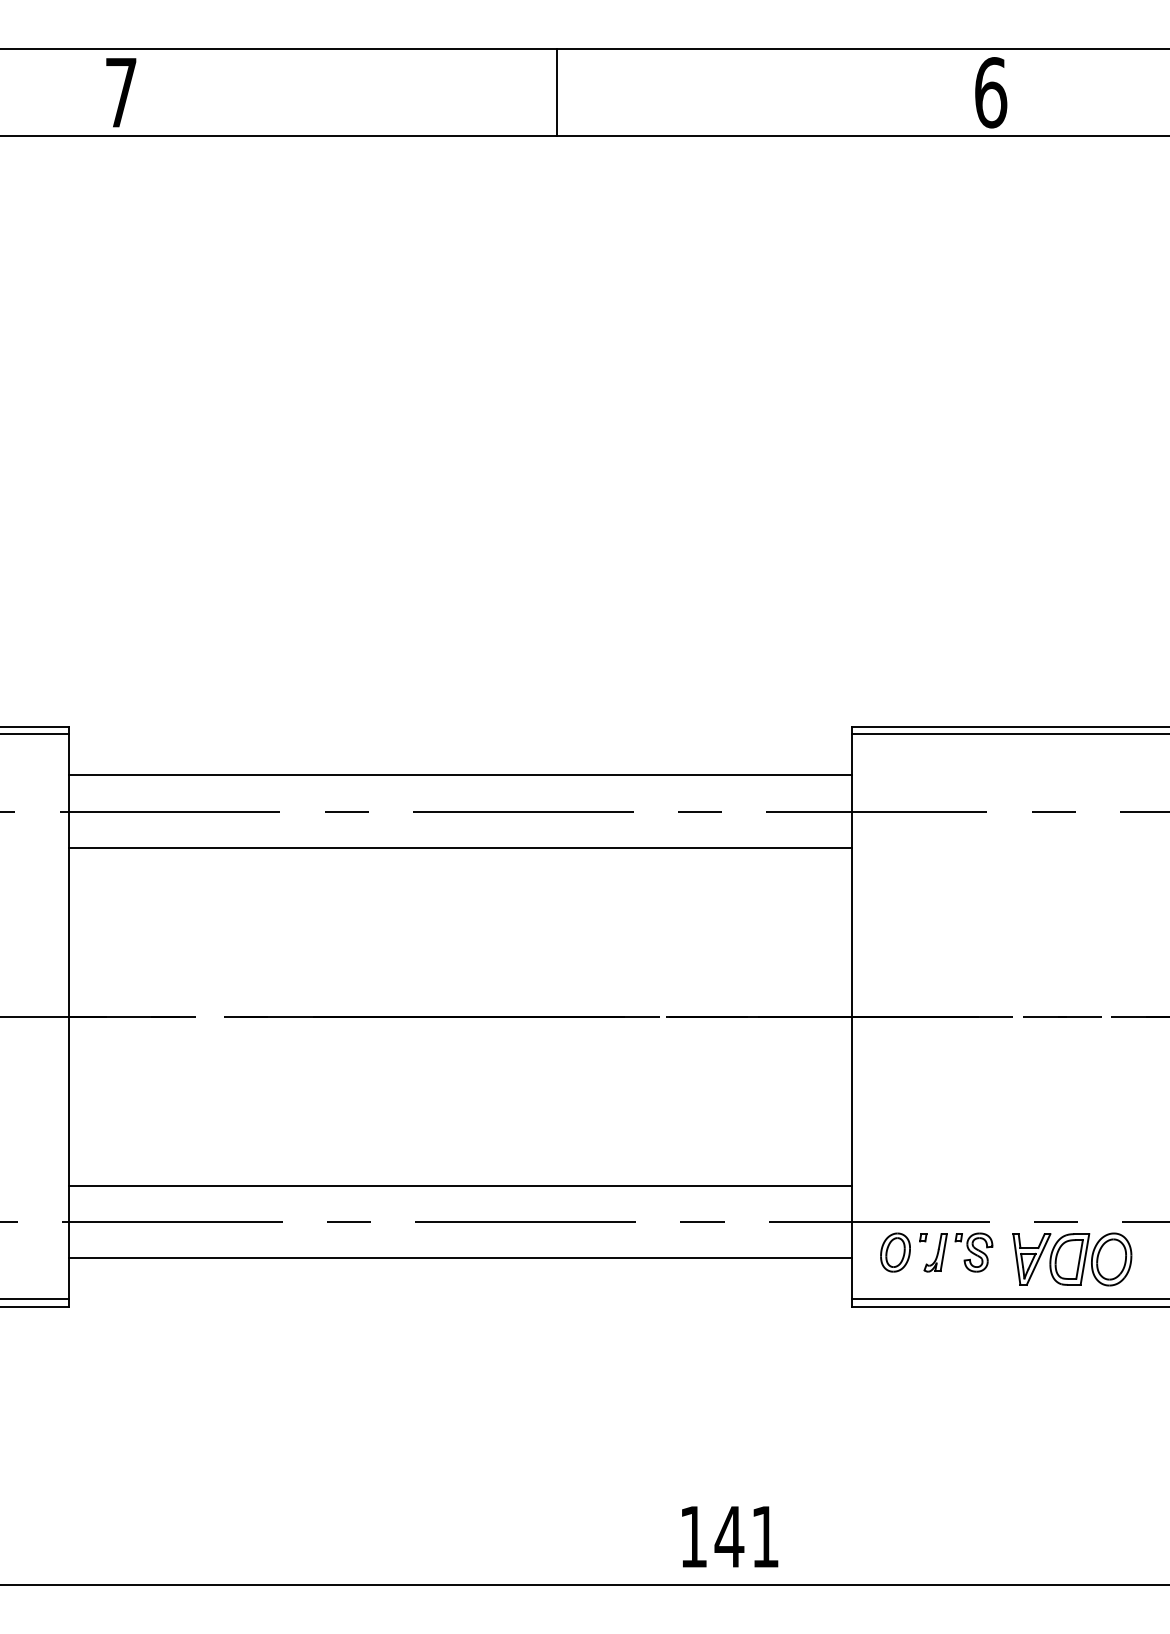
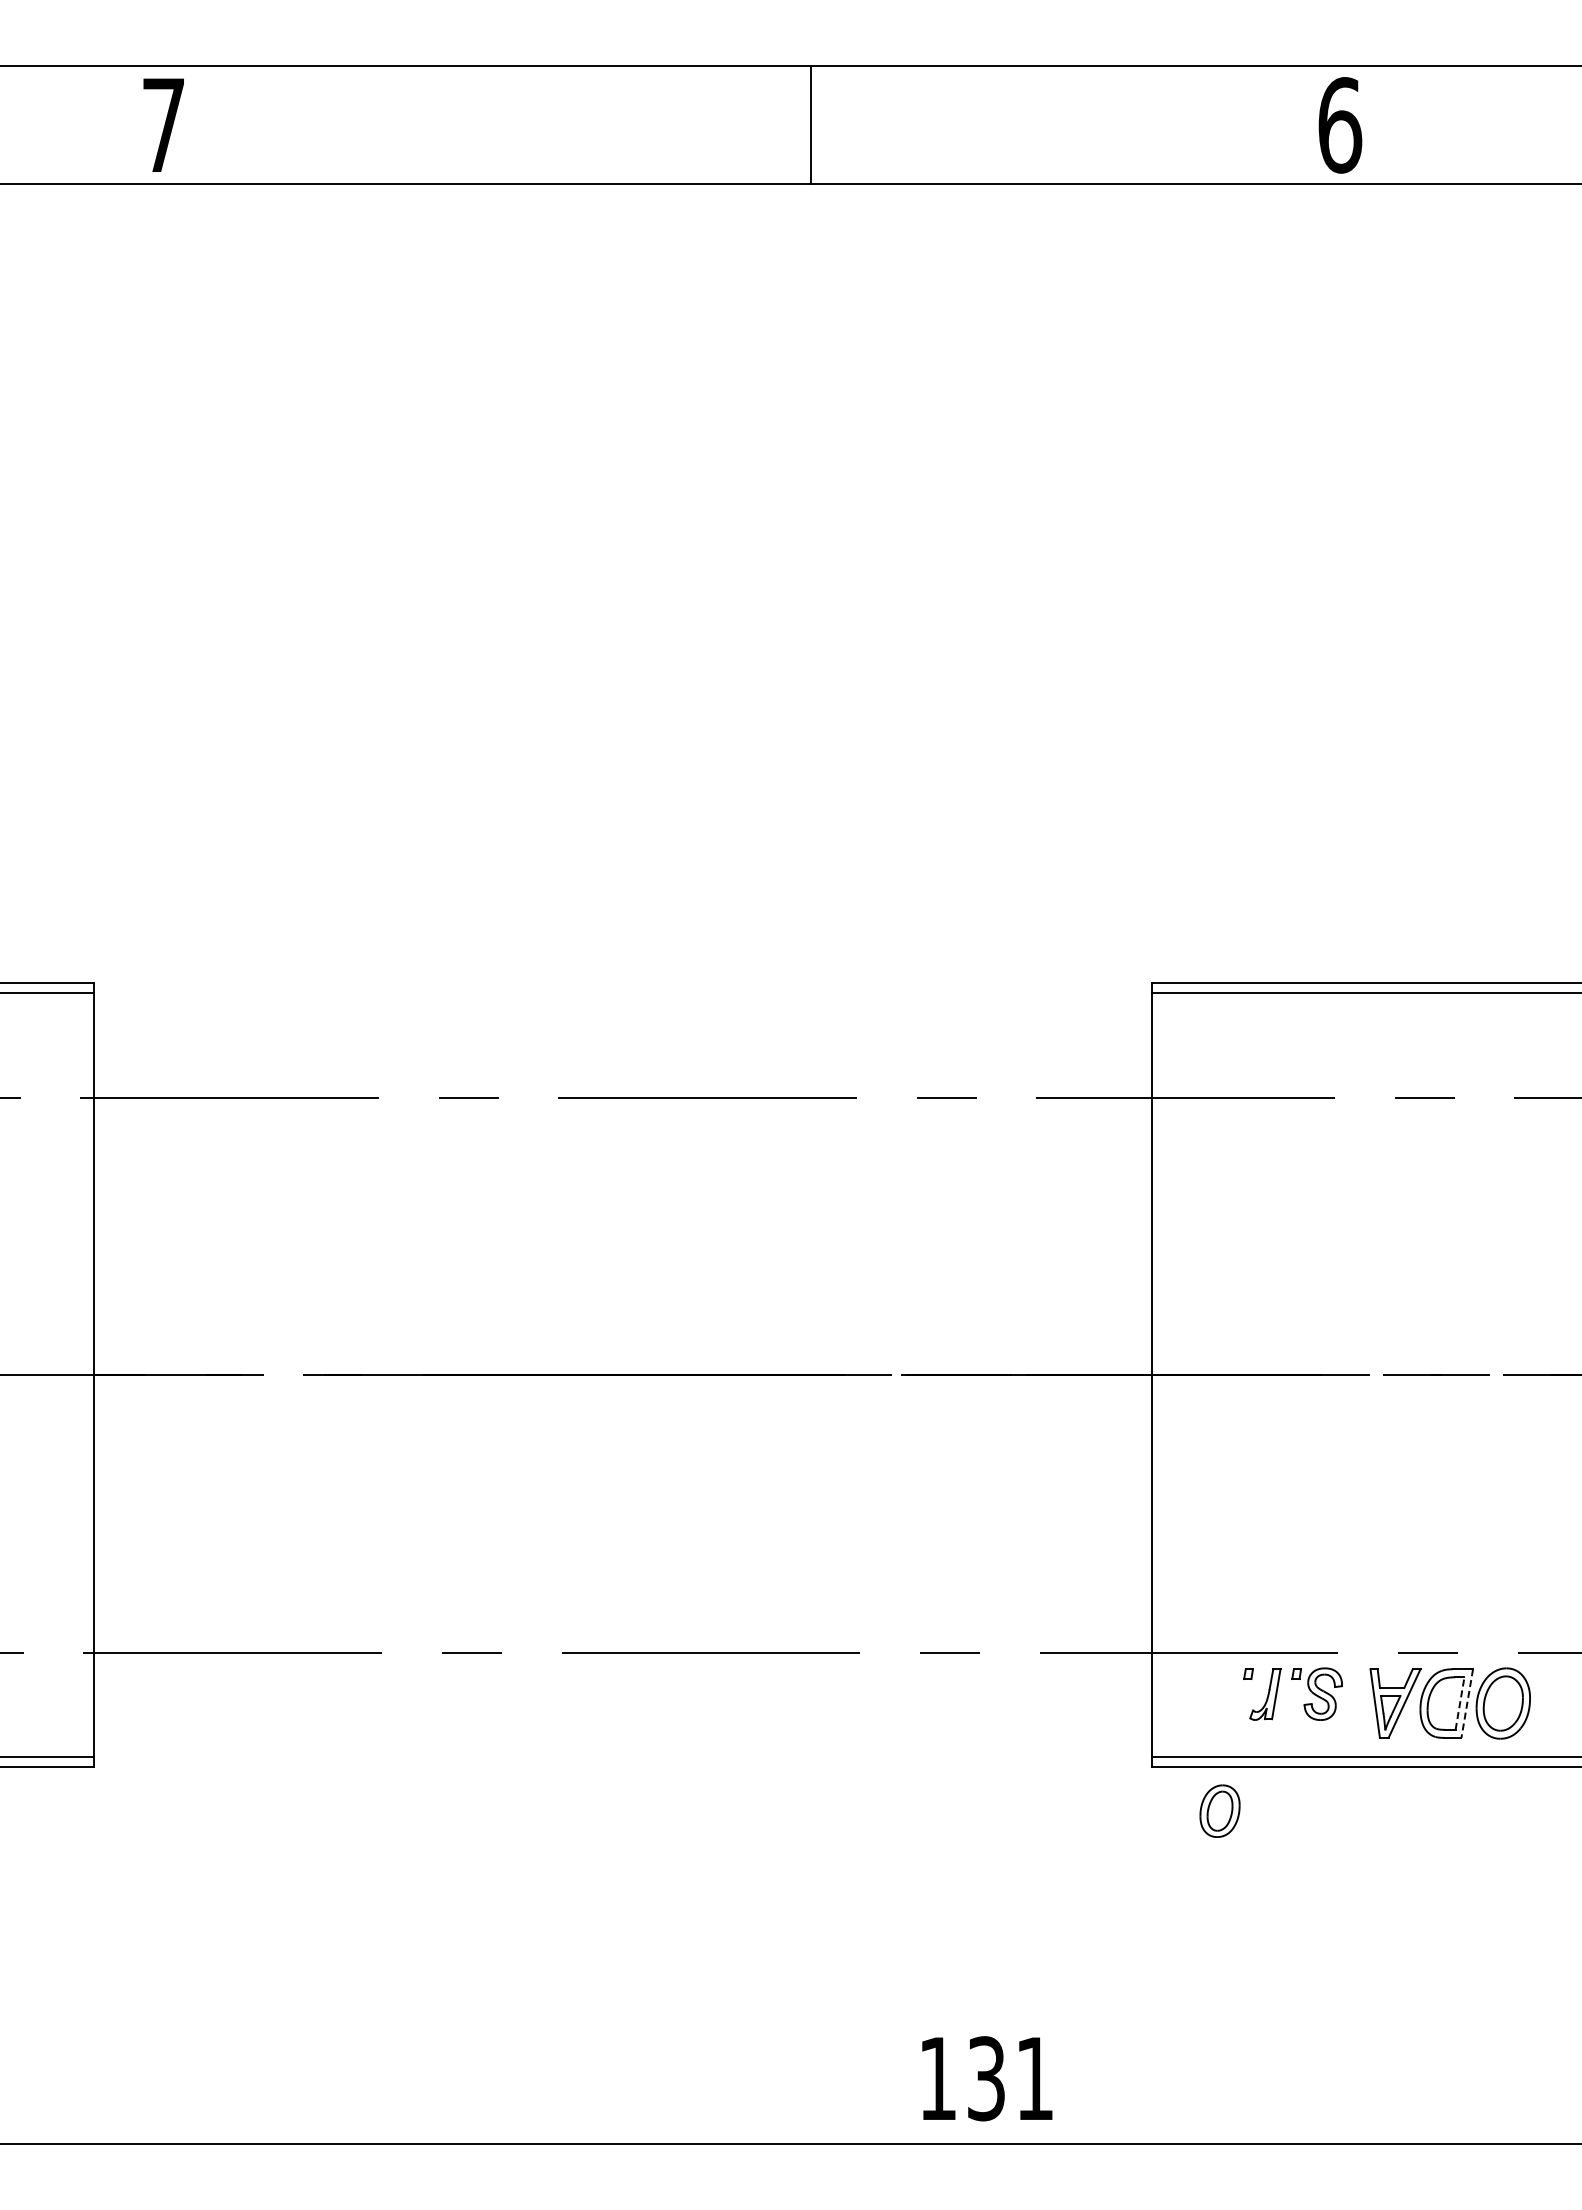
line: (557, 92) -> (811, 124), moved
line: (460, 775) -> (622, 1048), removed
line: (460, 847) -> (622, 1146), removed
line: (460, 1185) -> (622, 1603), removed
part: (895, 1252) -> (1219, 1810), moved
line: (460, 1257) -> (622, 1701), removed
line: (1079, 1259) -> (1460, 1703), solid -> dashed
line: (1085, 1259) -> (1467, 1703), solid -> dashed
text: (729, 1536) -> (986, 2078), 141 -> 131

